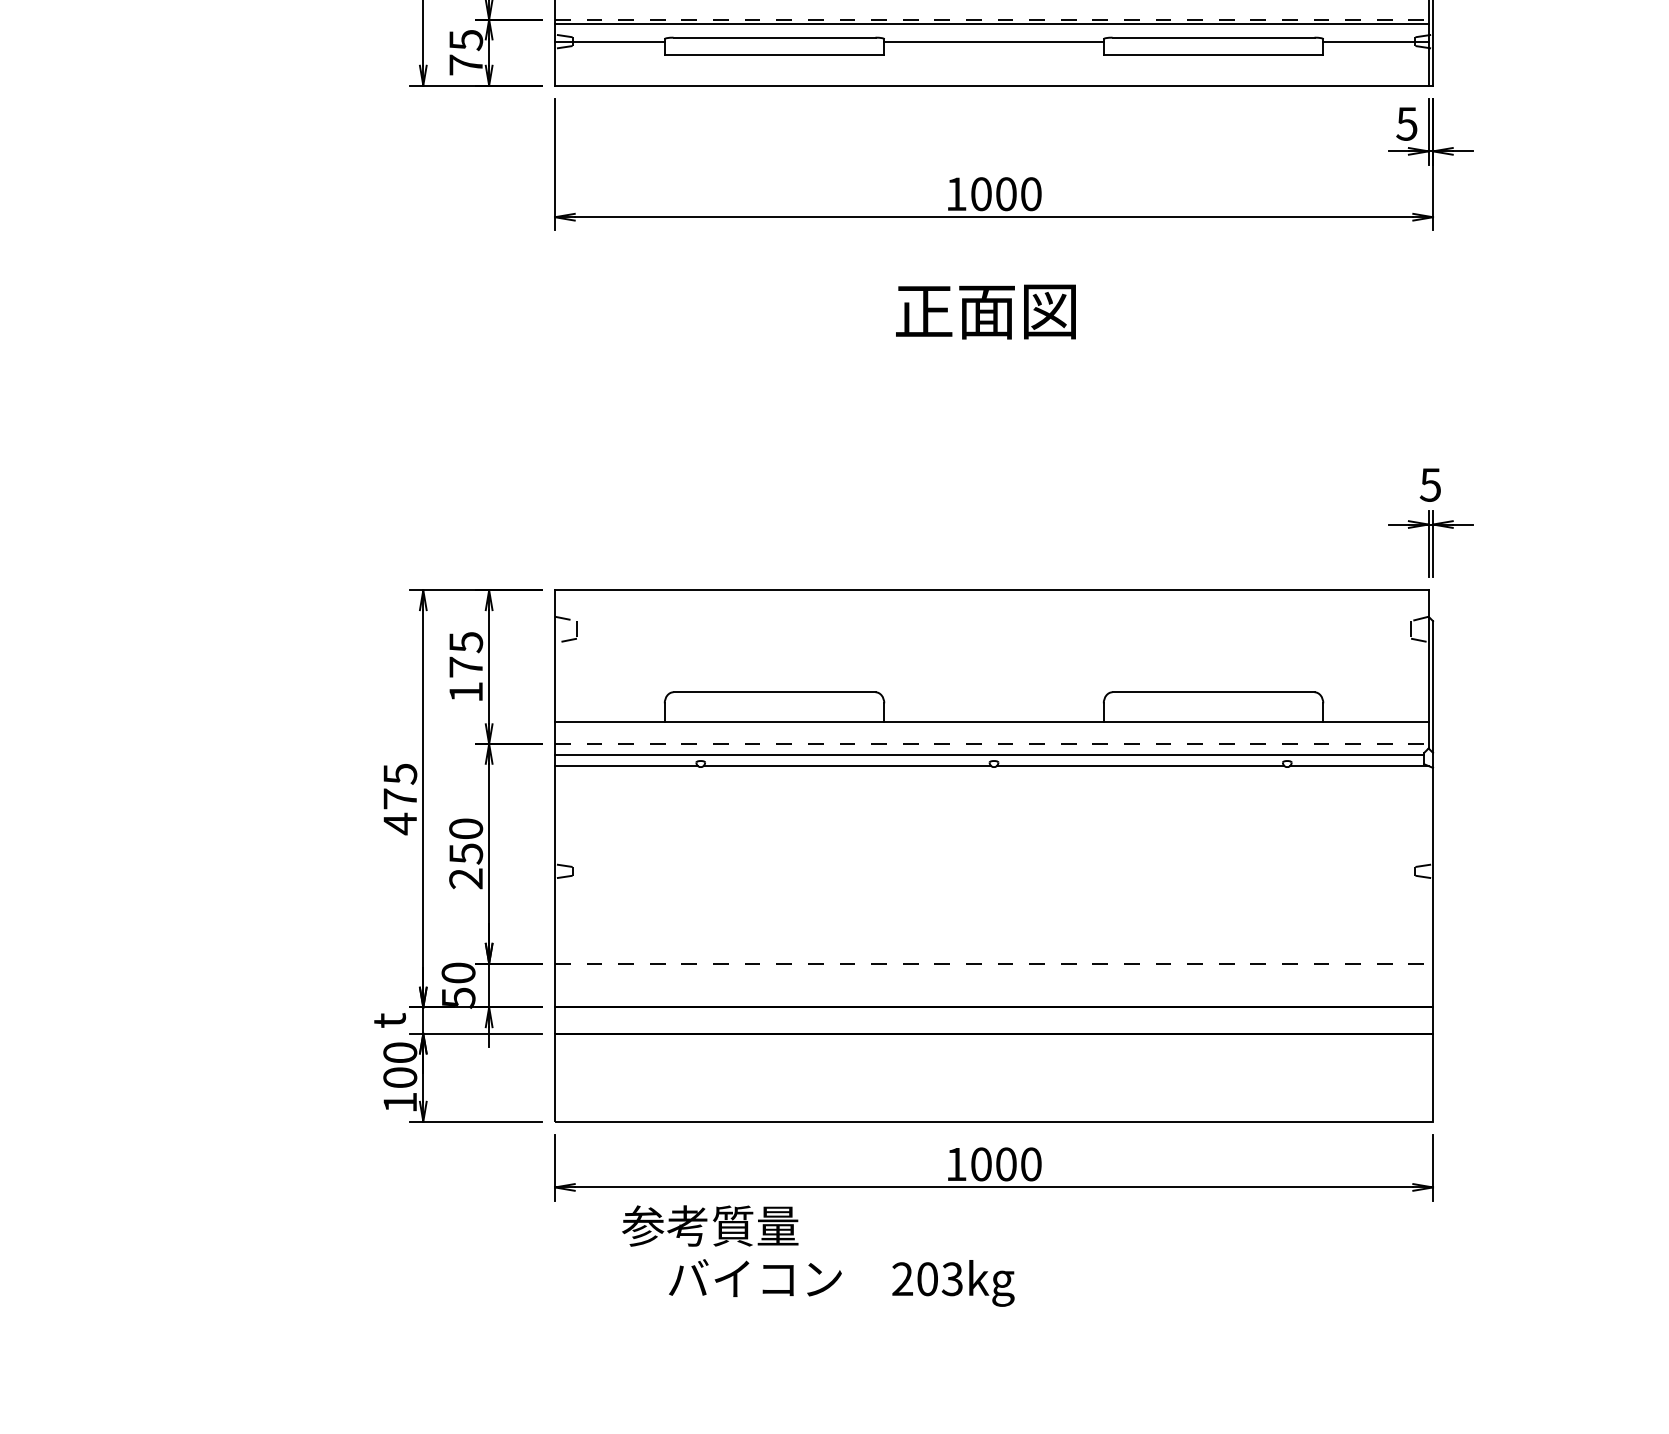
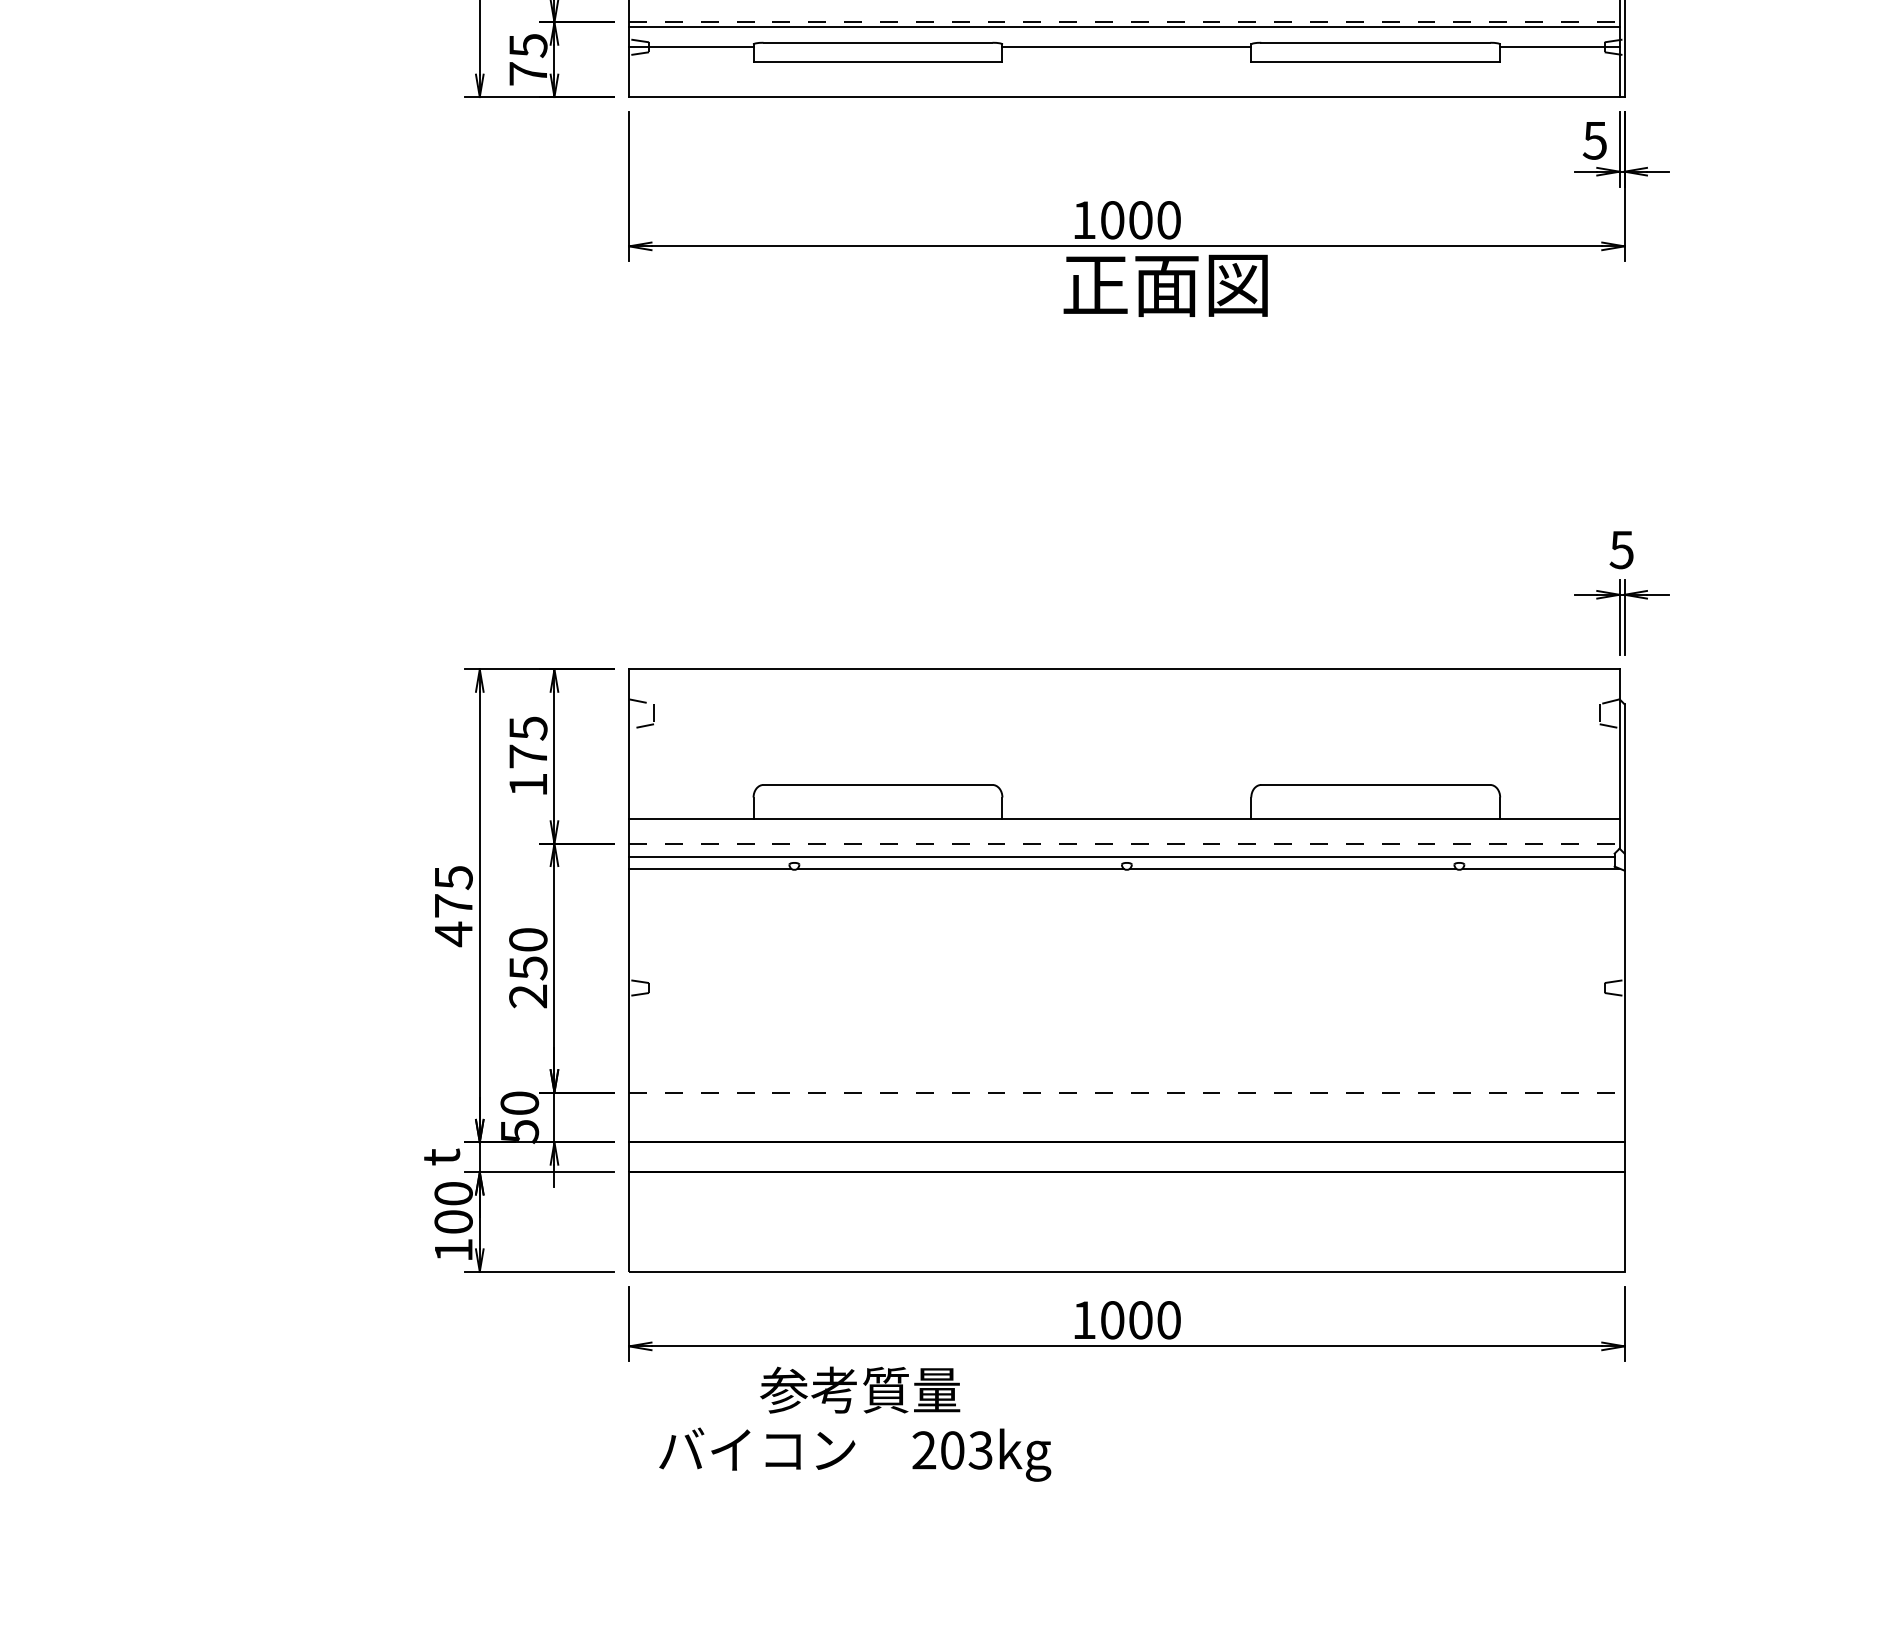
text: (985, 311) -> (1165, 285), moved
text: (710, 1225) -> (860, 1389), moved
text: (841, 1282) -> (855, 1454), moved

